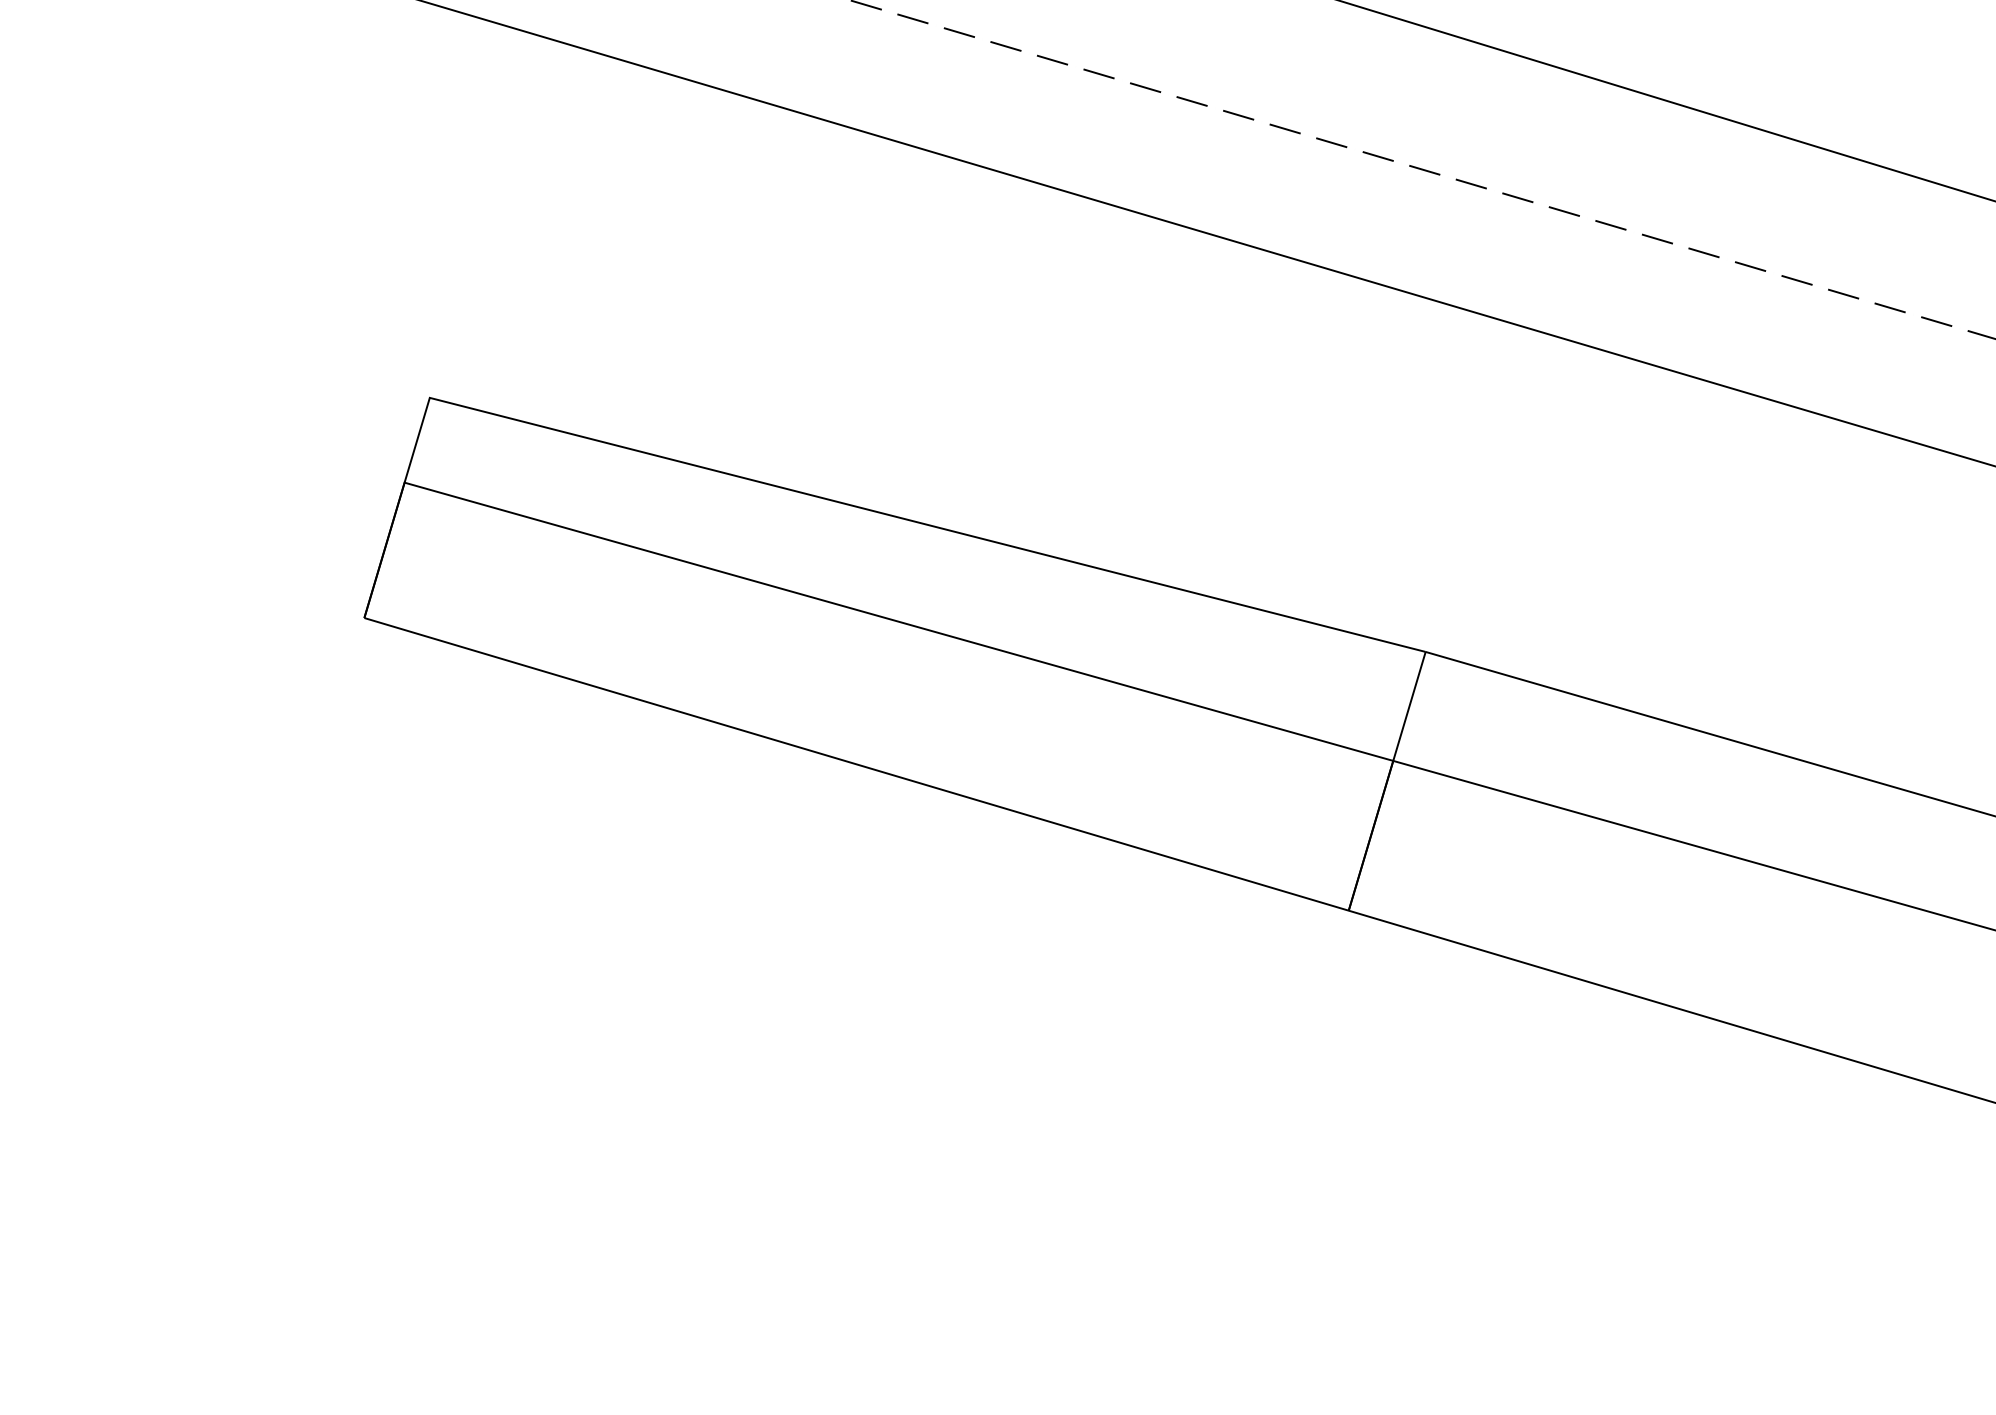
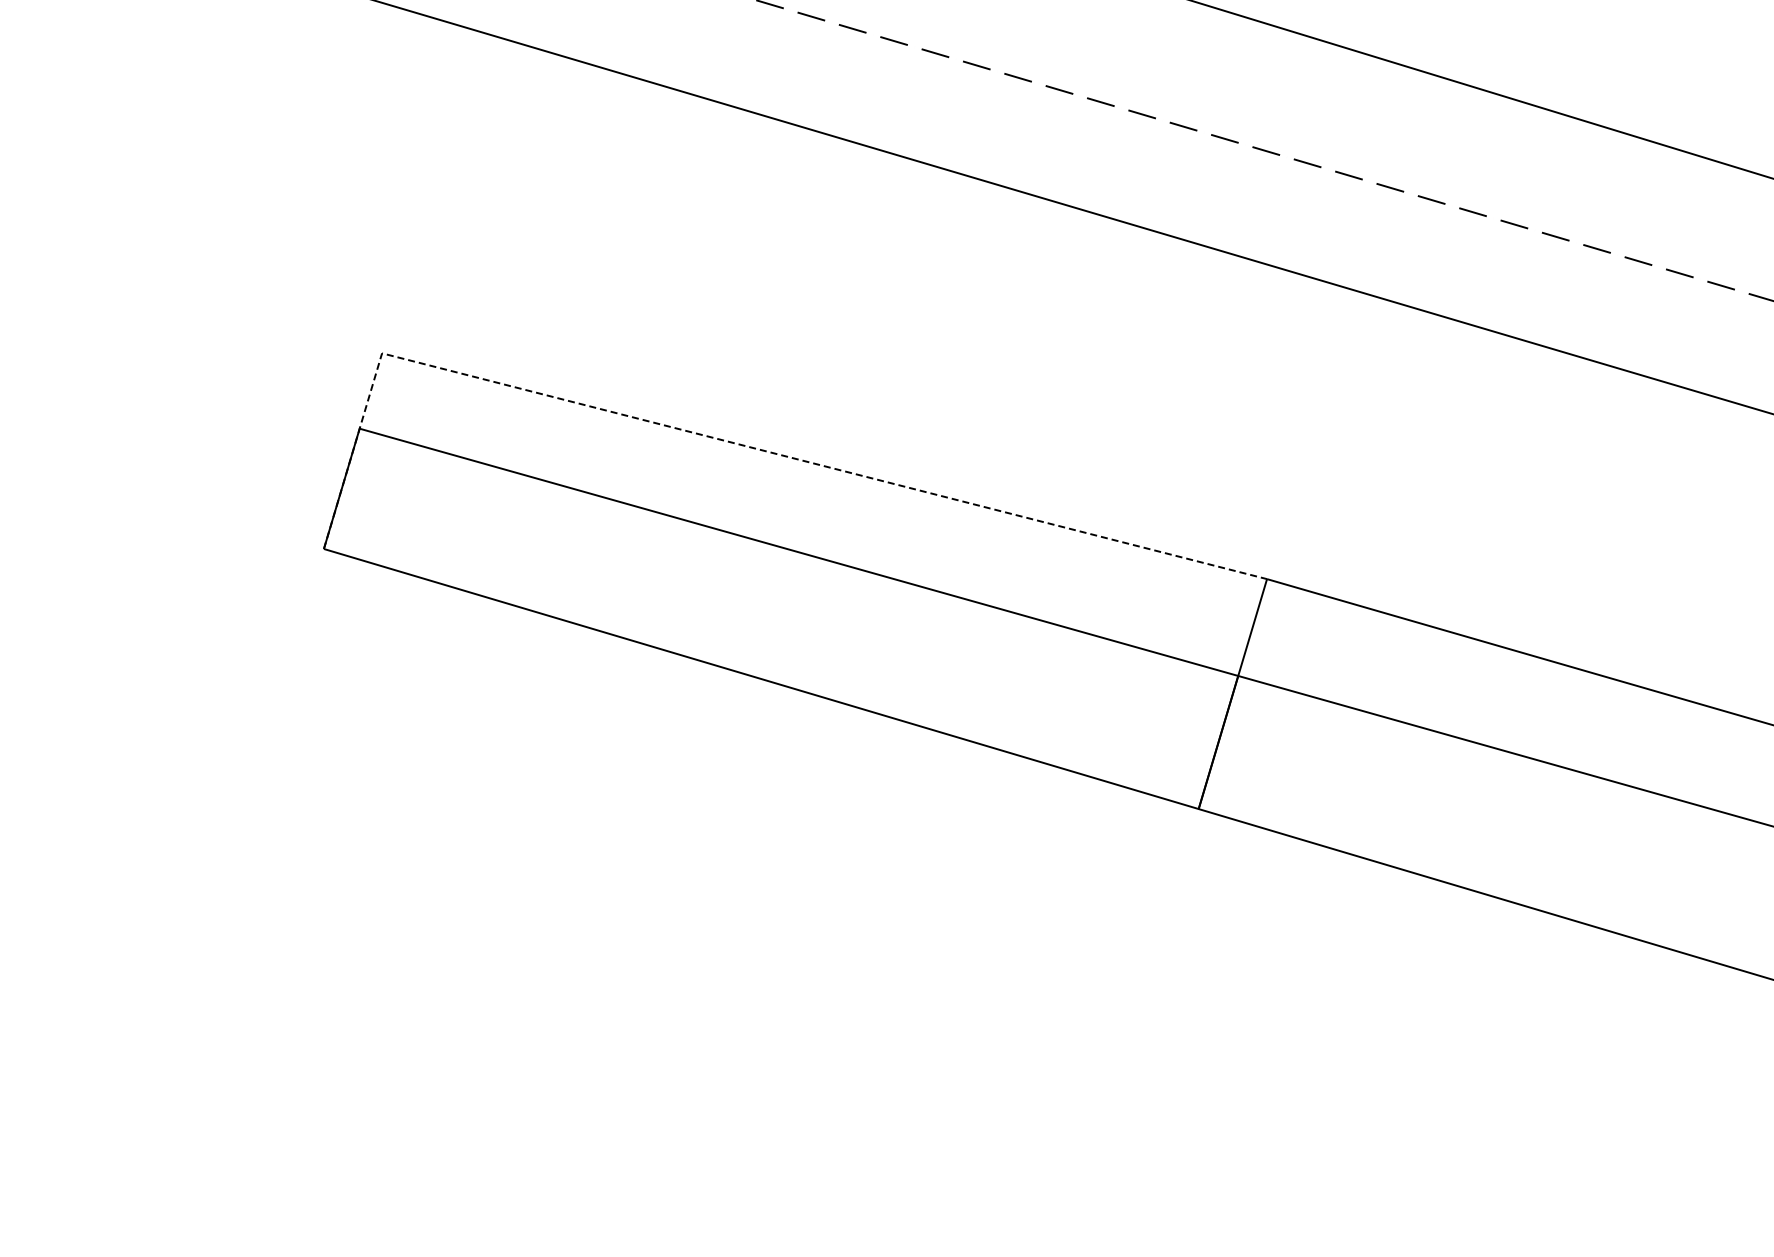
line: (815, 495) -> (724, 440), solid -> dashed

